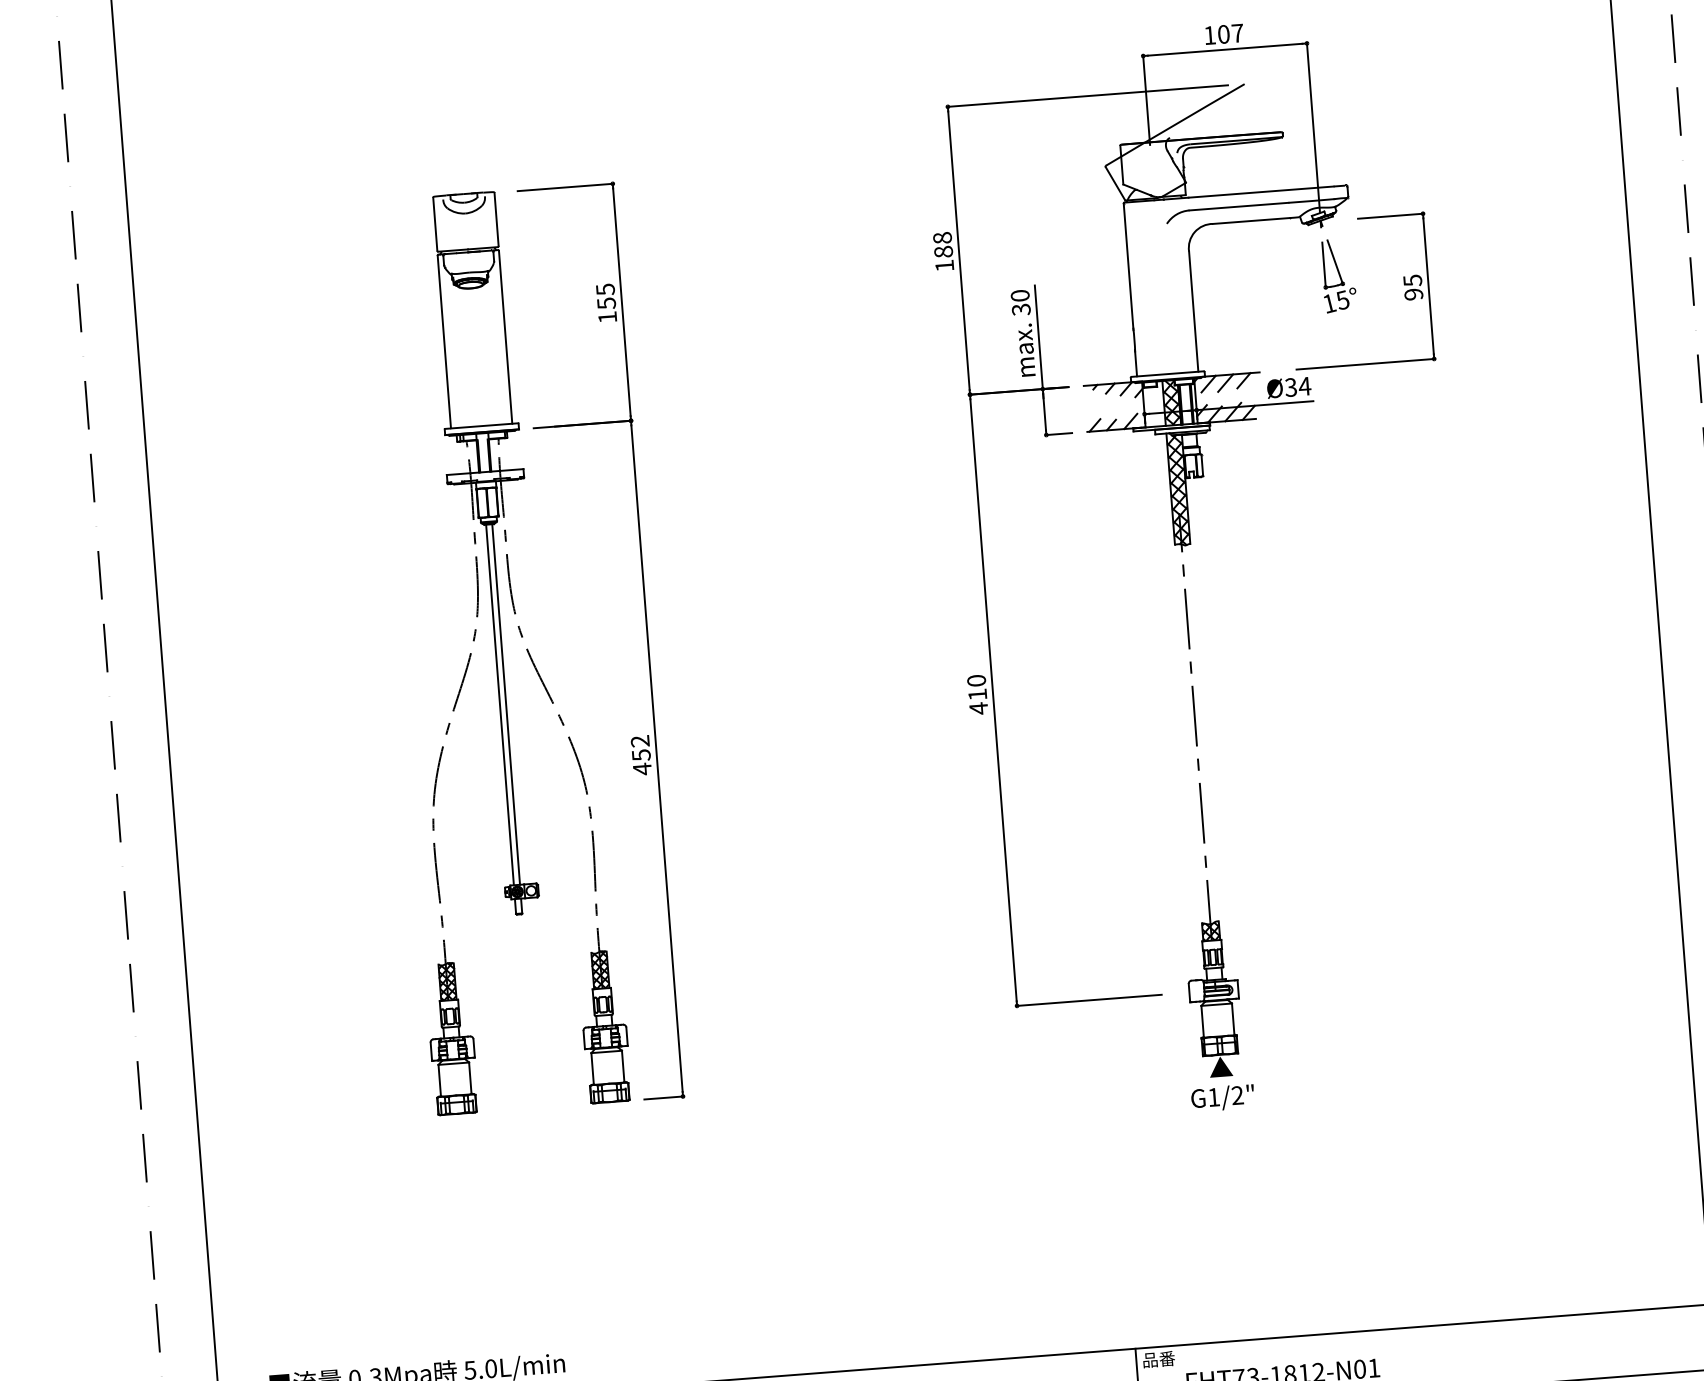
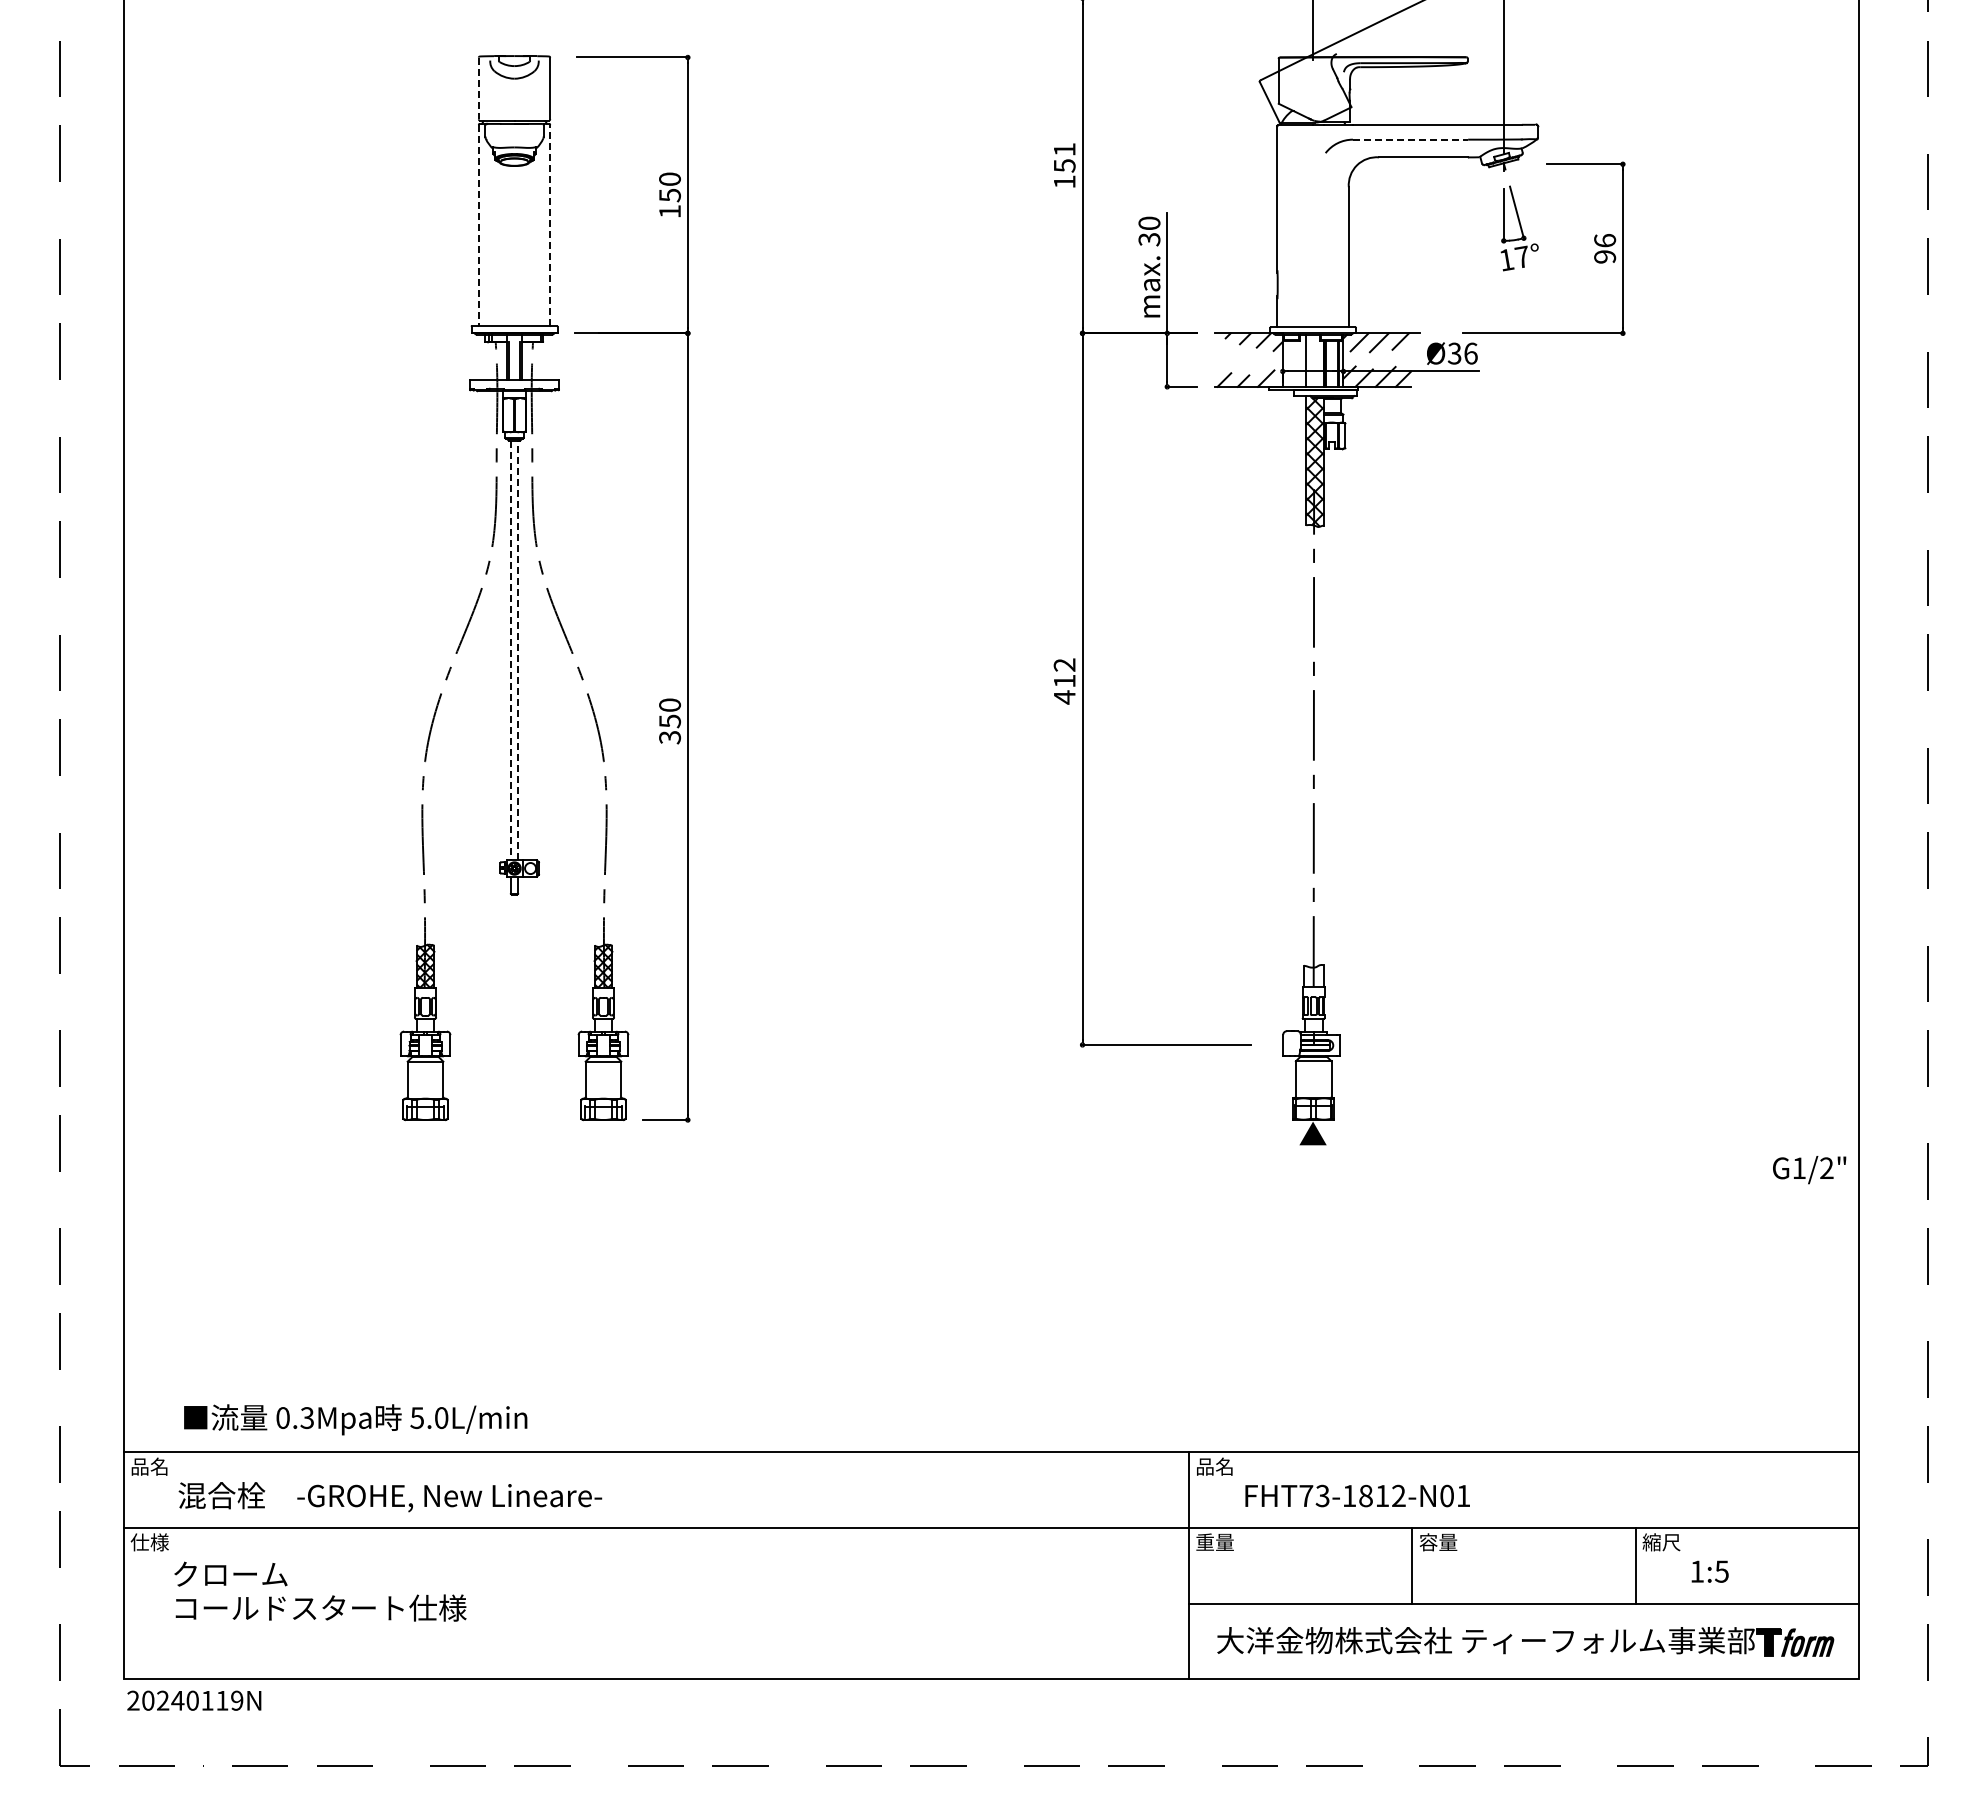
line: (1238, 206) -> (1410, 139), solid -> dashed
line: (435, 224) -> (478, 88), solid -> dashed
text: (942, 244) -> (1064, 157), 188 -> 151
text: (1413, 280) -> (1605, 240), 95 -> 96
text: (605, 289) -> (669, 179), 155 -> 150
text: (1342, 299) -> (1521, 256), 15° -> 17°
line: (505, 337) -> (550, 225), solid -> dashed
line: (444, 342) -> (478, 226), solid -> dashed
text: (1304, 386) -> (1470, 353), Ø34 -> Ø36
hatch: (1171, 402) -> (1315, 360), removed
text: (976, 680) -> (1064, 664), 410 -> 412
line: (499, 704) -> (510, 650), solid -> dashed
line: (506, 704) -> (518, 650), solid -> dashed
text: (641, 755) -> (670, 721), 452 -> 350
hatch: (1210, 931) -> (1313, 976), removed
text: (1222, 1098) -> (1809, 1170), moved
text: (1166, 1358) -> (1224, 1466), 品番 -> 品名

